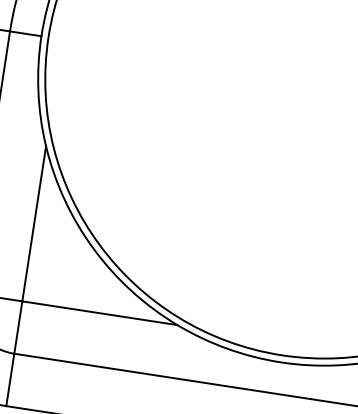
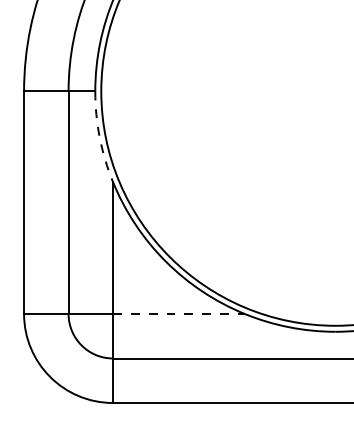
arc: (38, 91) -> (99, 137), solid -> dashed
line: (99, 312) -> (178, 313), solid -> dashed

